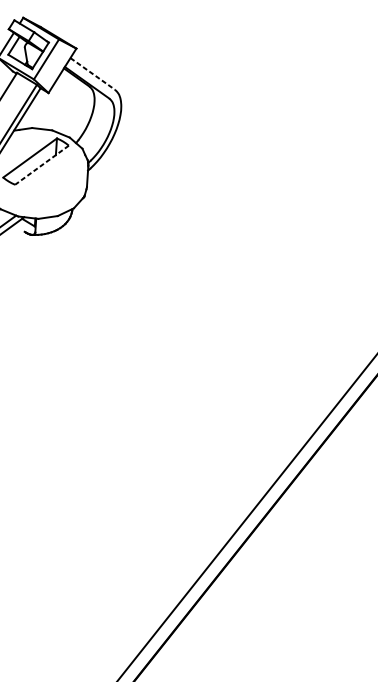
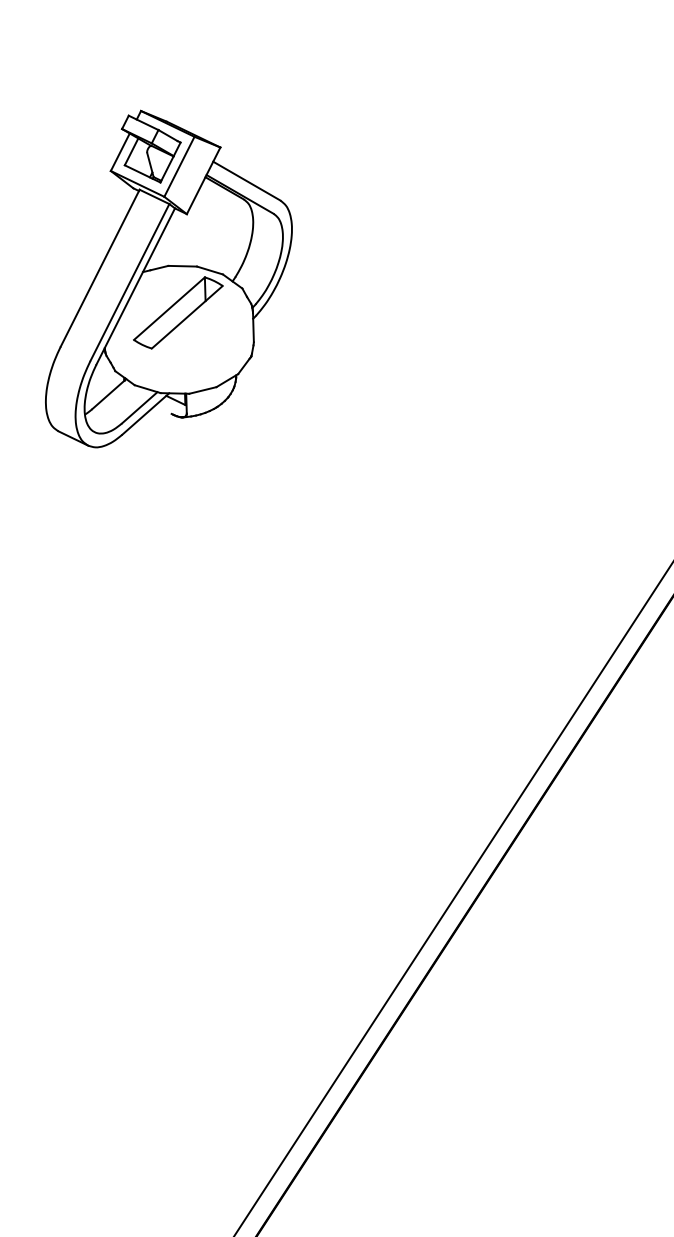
line: (92, 74) -> (246, 181), dashed -> solid
line: (41, 165) -> (186, 317), dashed -> solid

